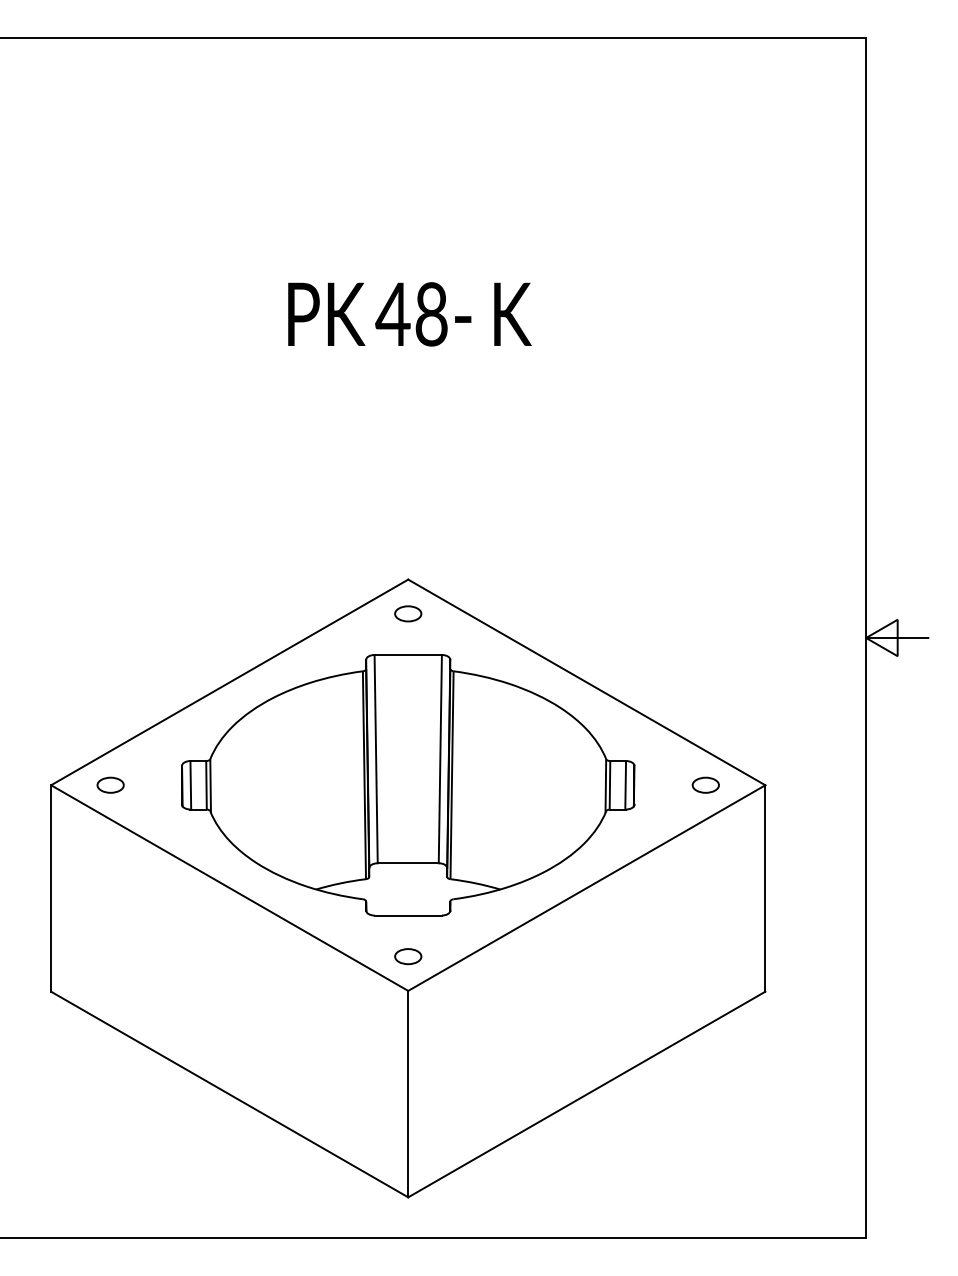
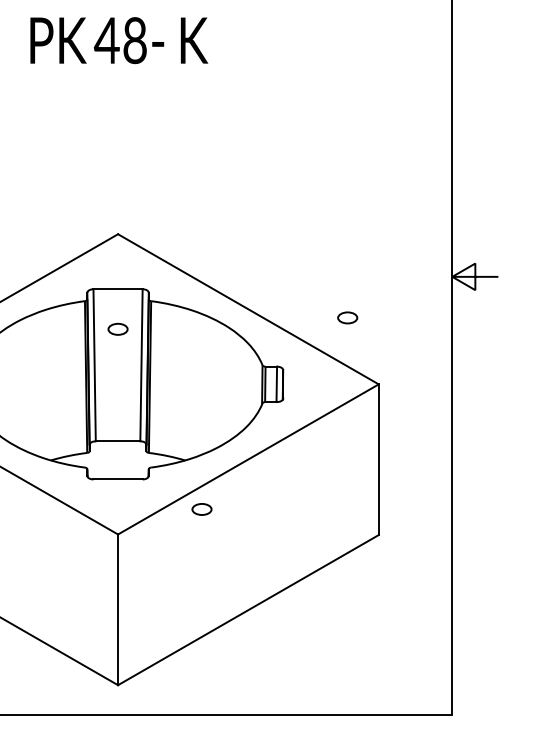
part: (408, 613) -> (118, 329), moved
part: (705, 784) -> (347, 317), moved
part: (408, 956) -> (202, 509), moved

